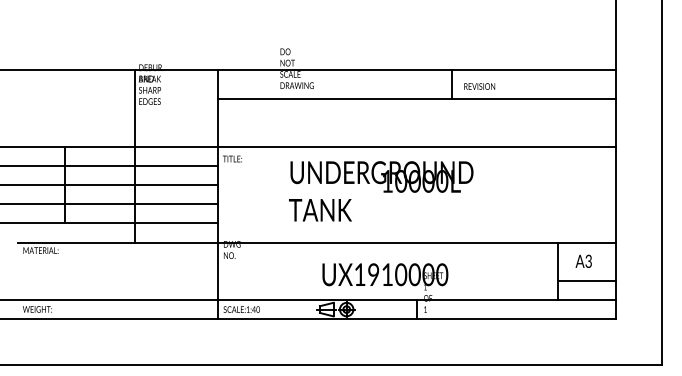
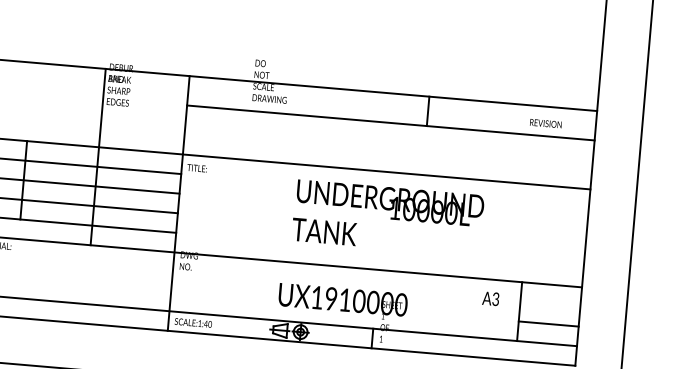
text: (479, 86) -> (545, 123), moved
text: (381, 191) -> (388, 218), moved
text: (583, 260) -> (490, 297), moved

